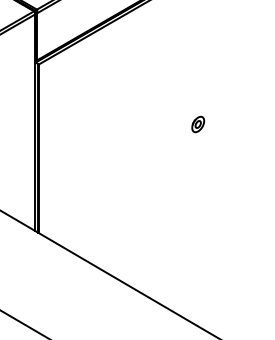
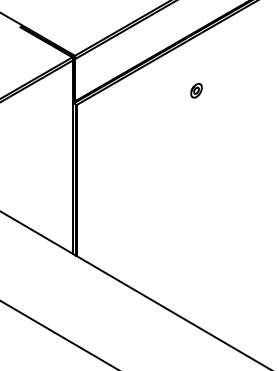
part: (198, 124) -> (196, 90), moved

